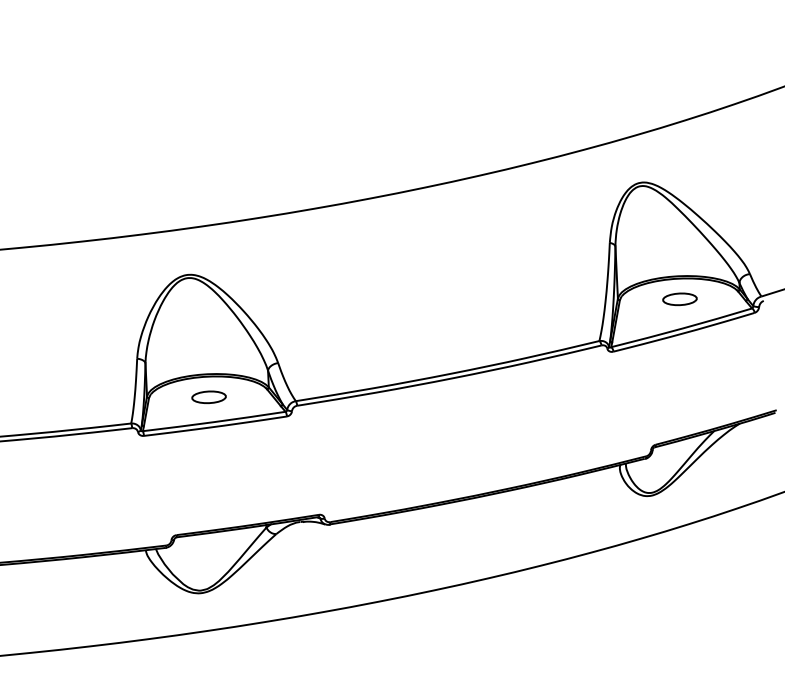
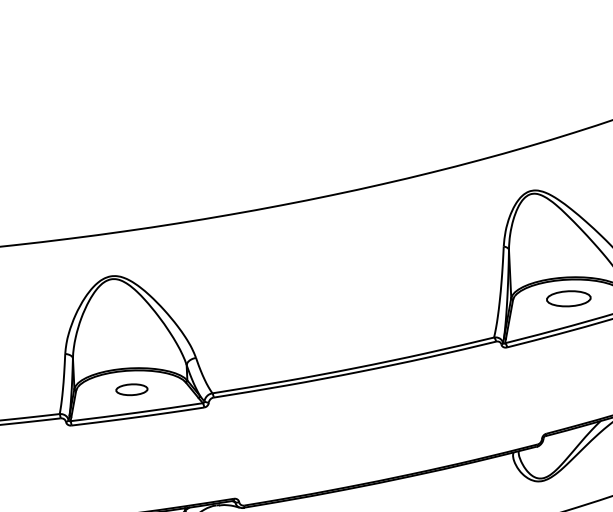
part: (679, 299) -> (568, 299), size x1.4

